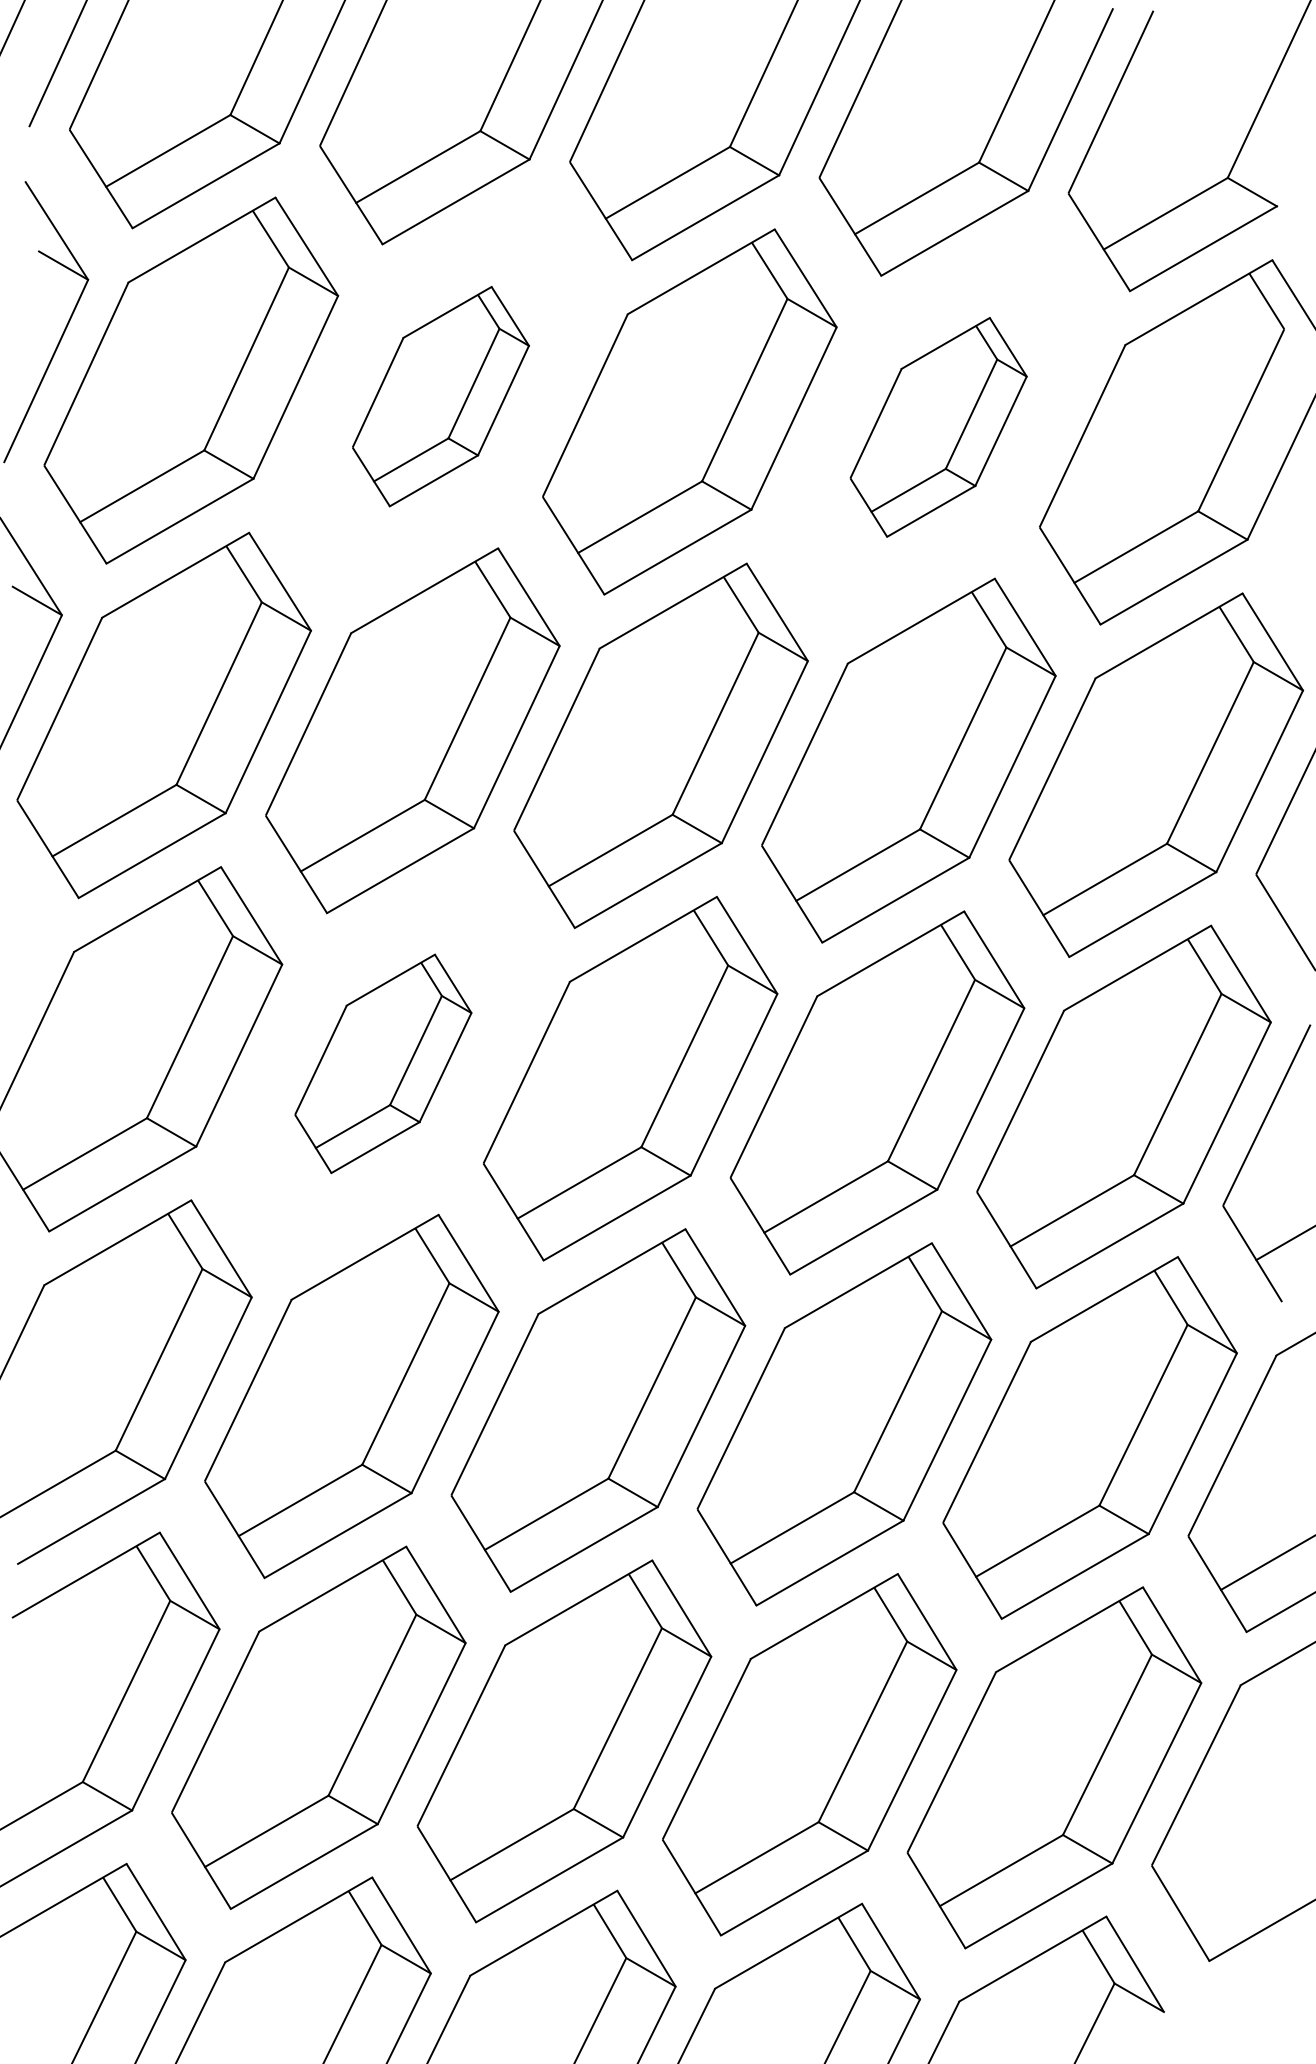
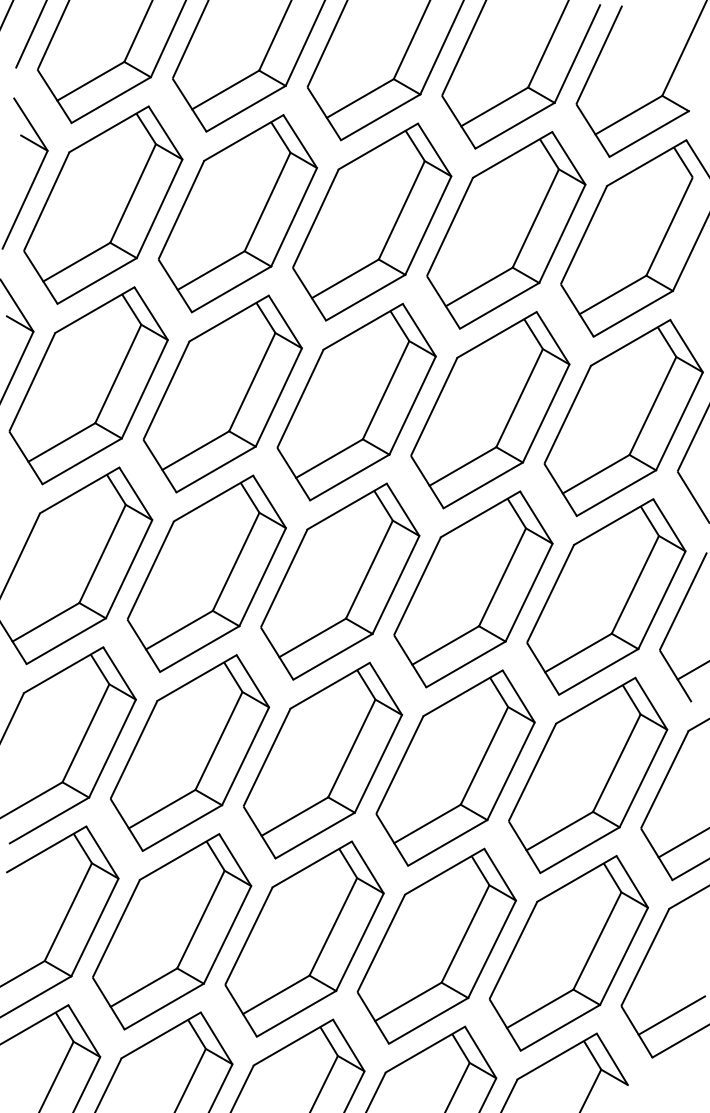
part: (440, 396) -> (237, 213), size x1.67
part: (938, 427) -> (506, 230), size x1.67
part: (382, 1063) -> (206, 573), size x1.67
line: (1244, 1883) -> (671, 1015), added

